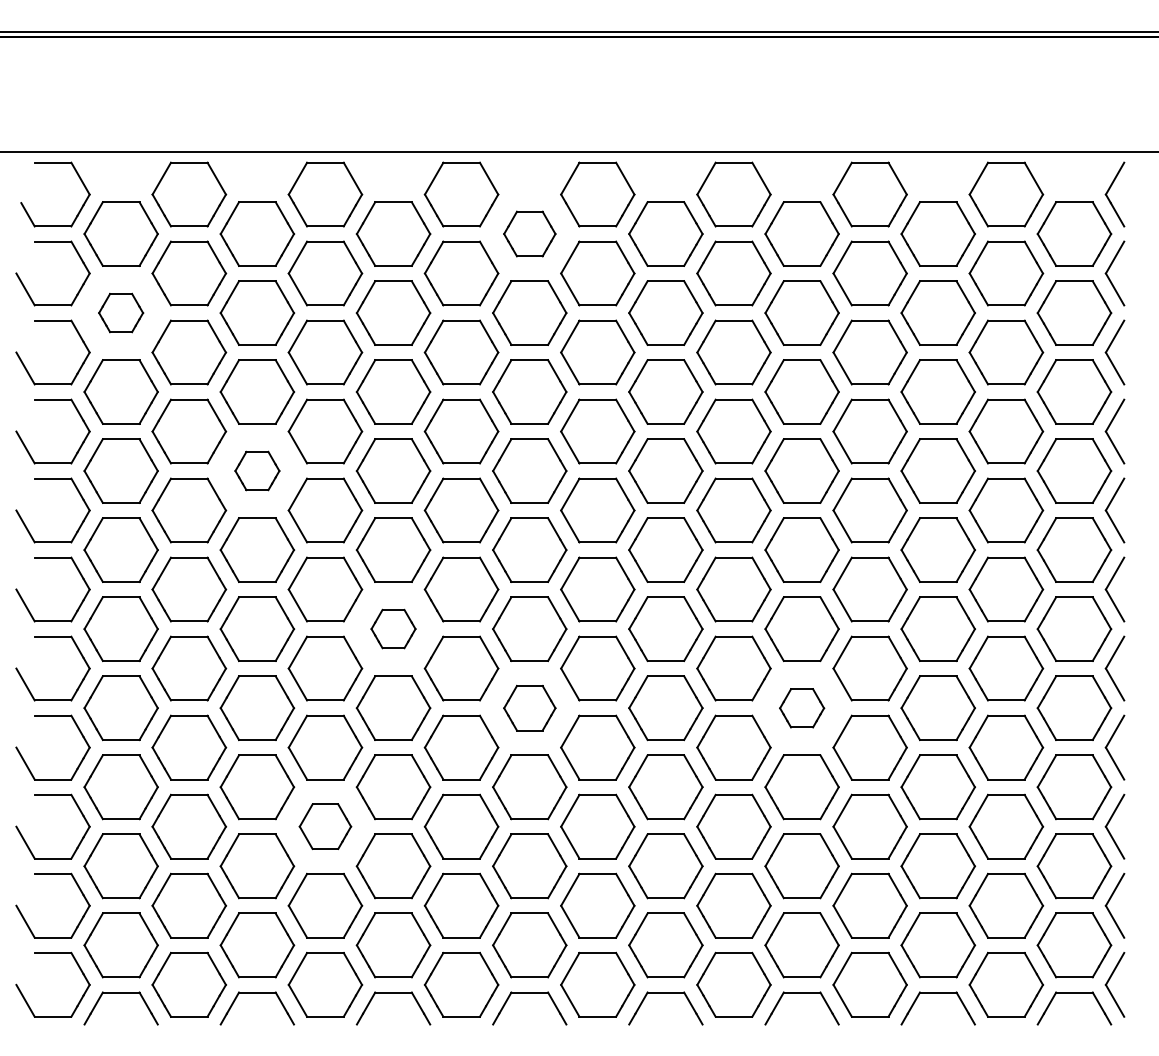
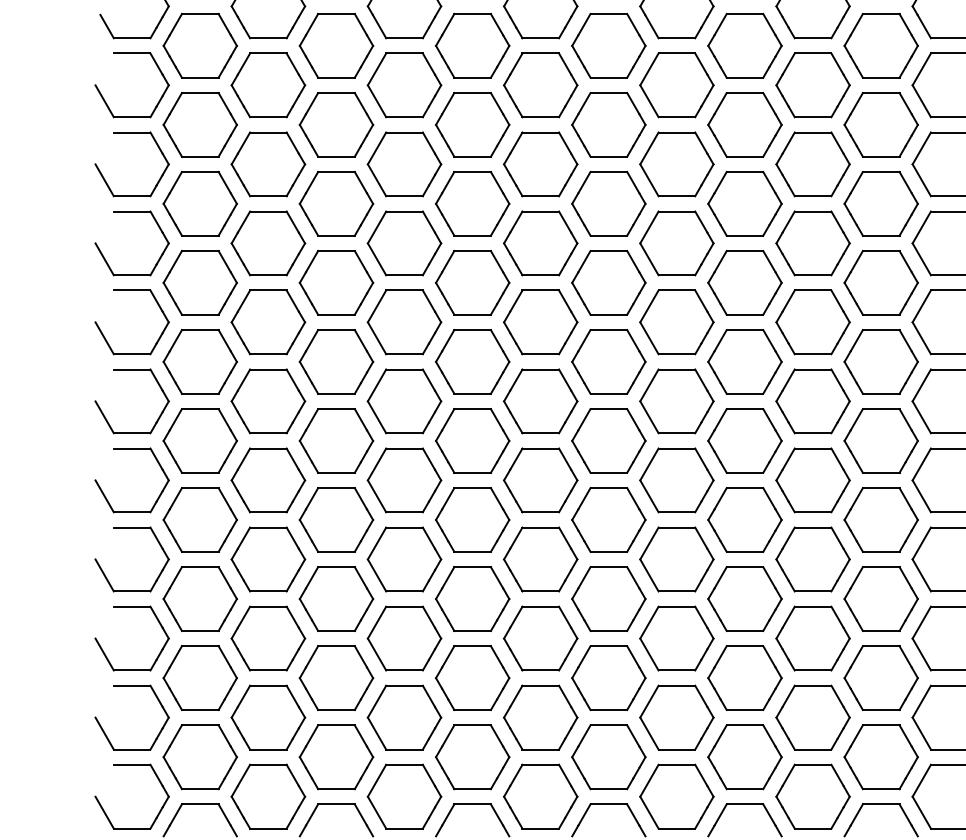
part: (529, 233) -> (608, 45), size x1.43
part: (120, 312) -> (199, 124), size x1.67
part: (257, 470) -> (336, 282), size x1.67
part: (393, 628) -> (472, 440), size x1.67
part: (529, 708) -> (608, 520), size x1.43
part: (801, 708) -> (880, 520), size x1.67
part: (325, 826) -> (404, 638), size x1.43

